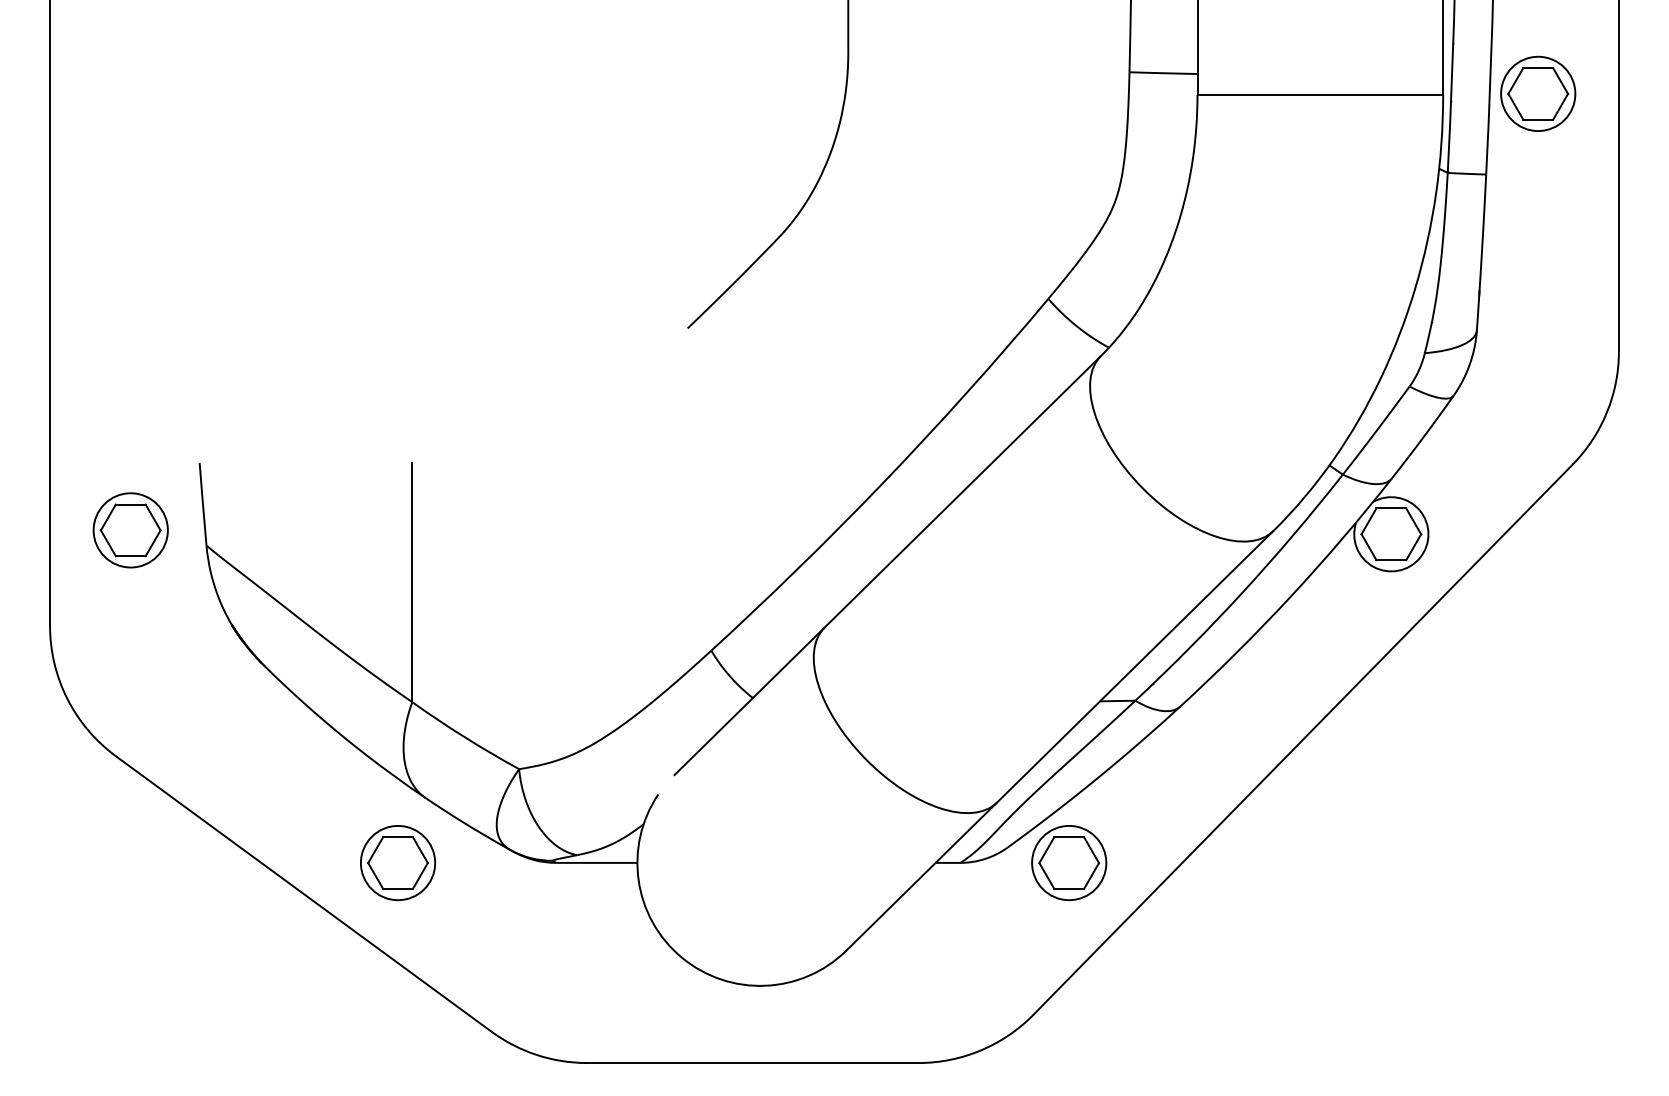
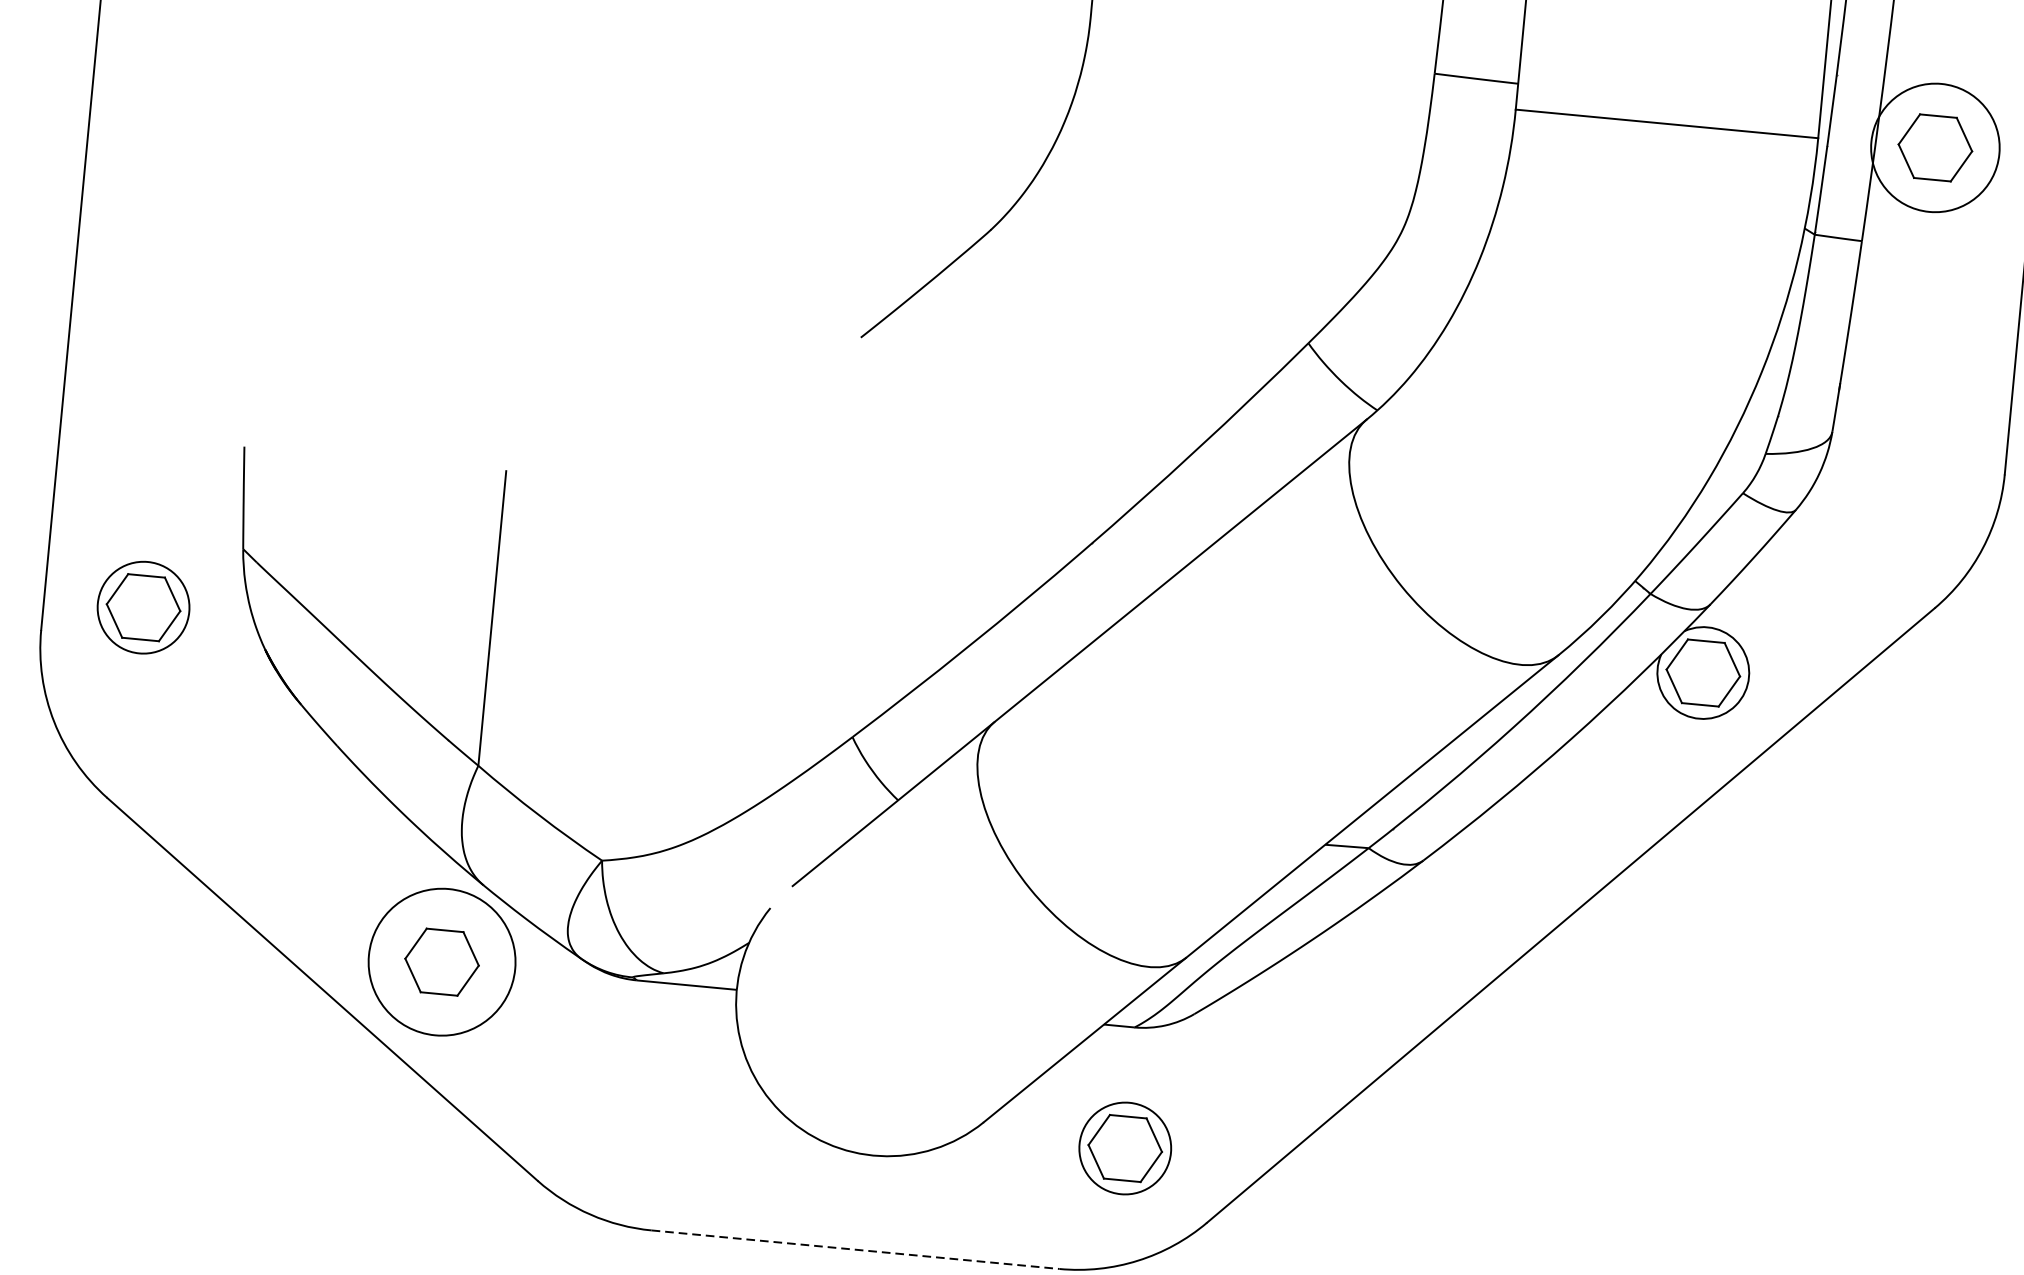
circle: (1538, 93) -> (1935, 147), size x1.4
part: (130, 530) -> (143, 607), moved
circle: (397, 862) -> (441, 961), size x1.6
part: (1069, 863) -> (1125, 1149), moved
line: (752, 1063) -> (855, 1250), solid -> dashed

